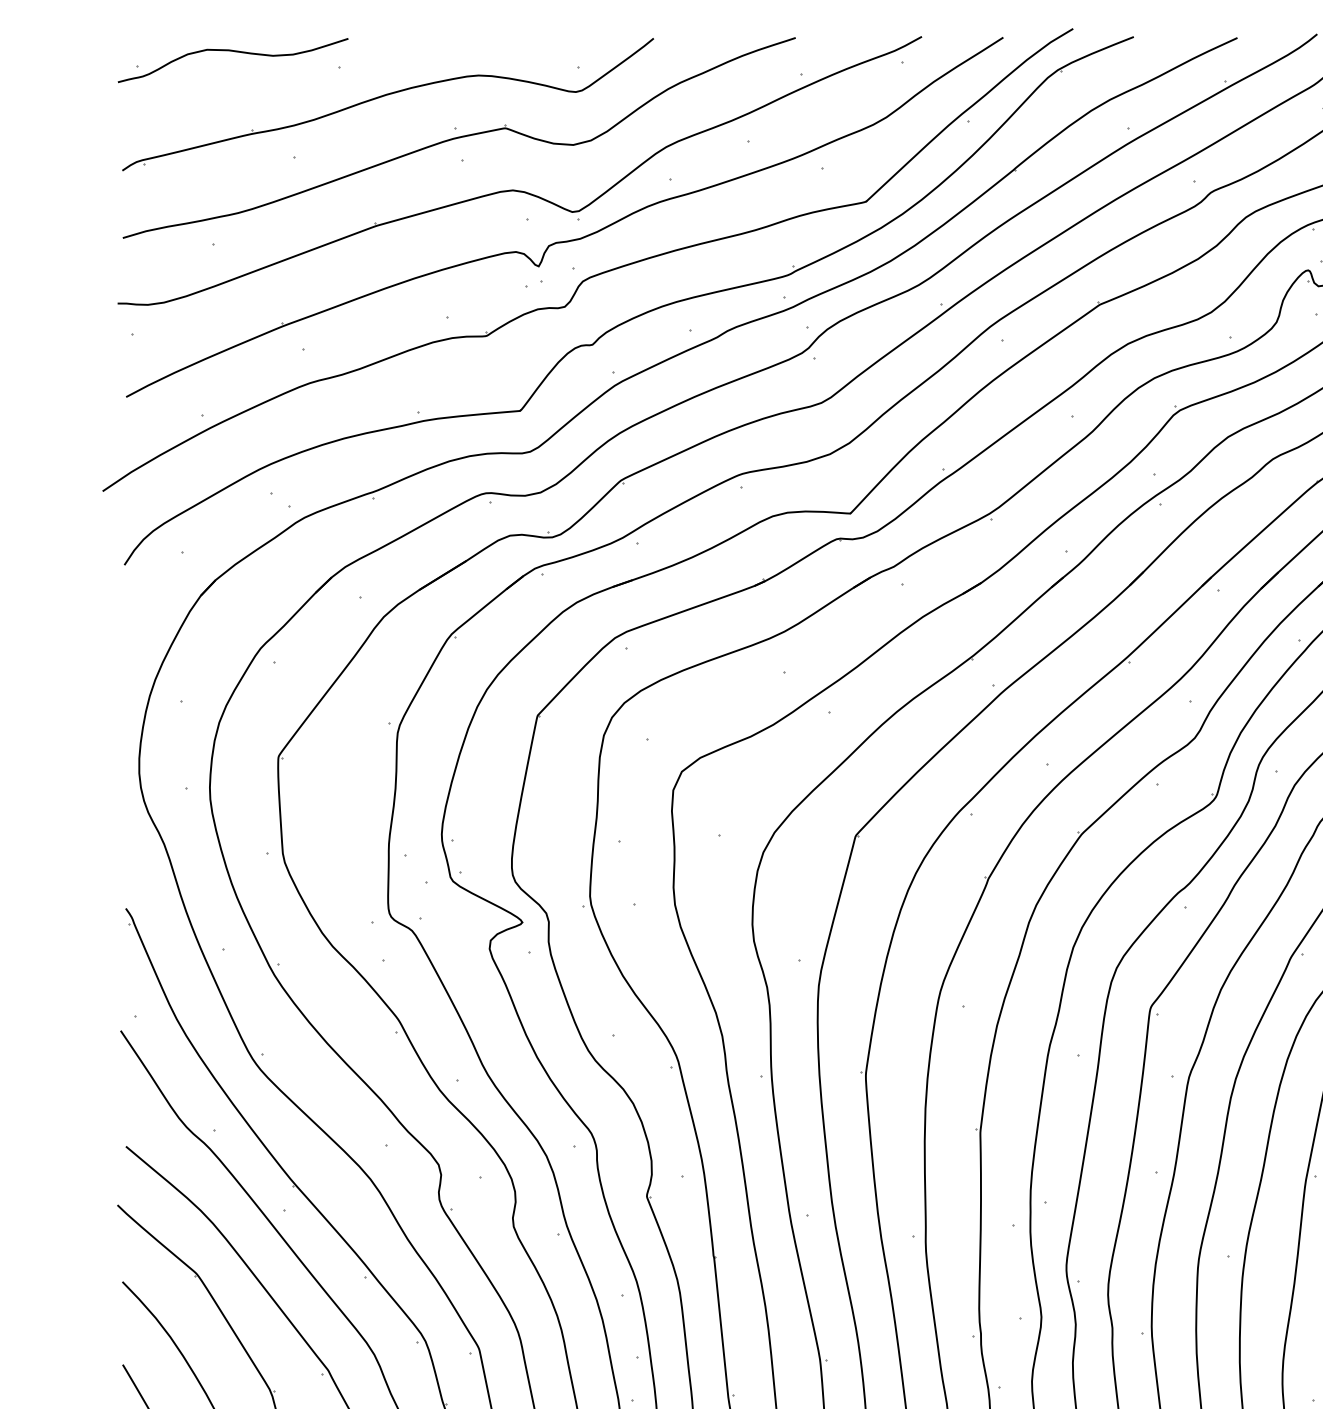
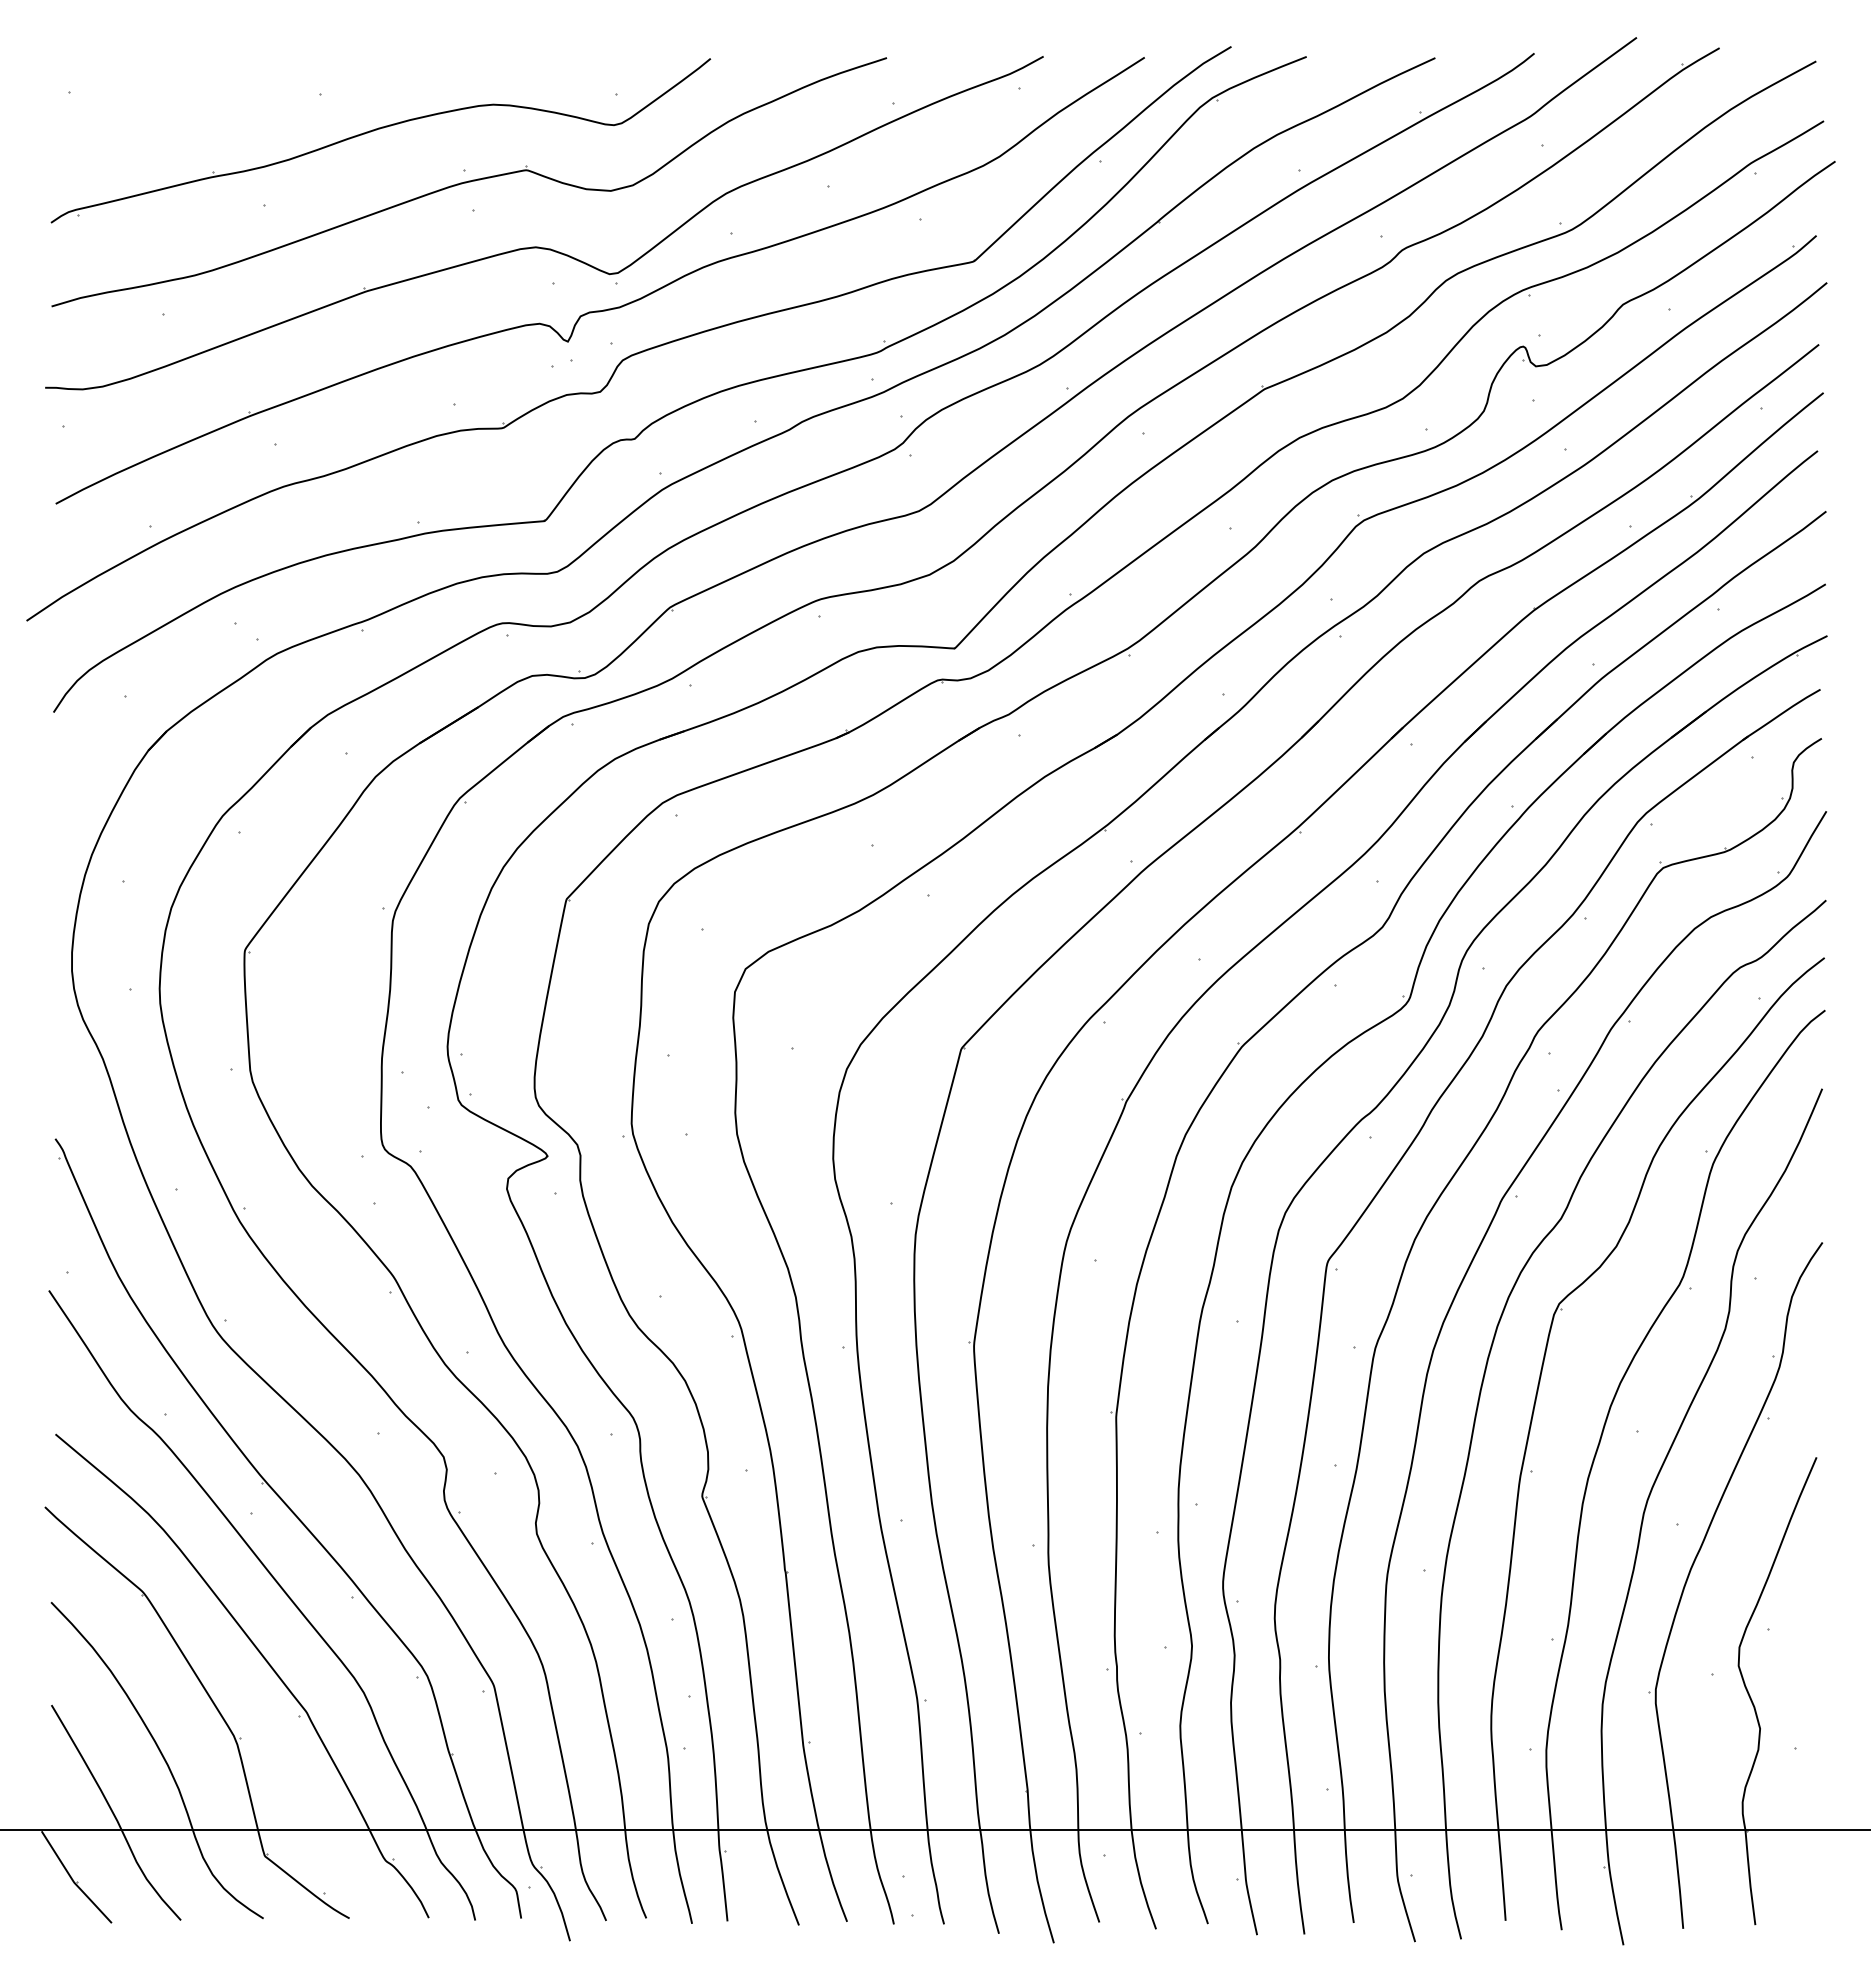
curve: (233, 52) -> (188, 75), removed

